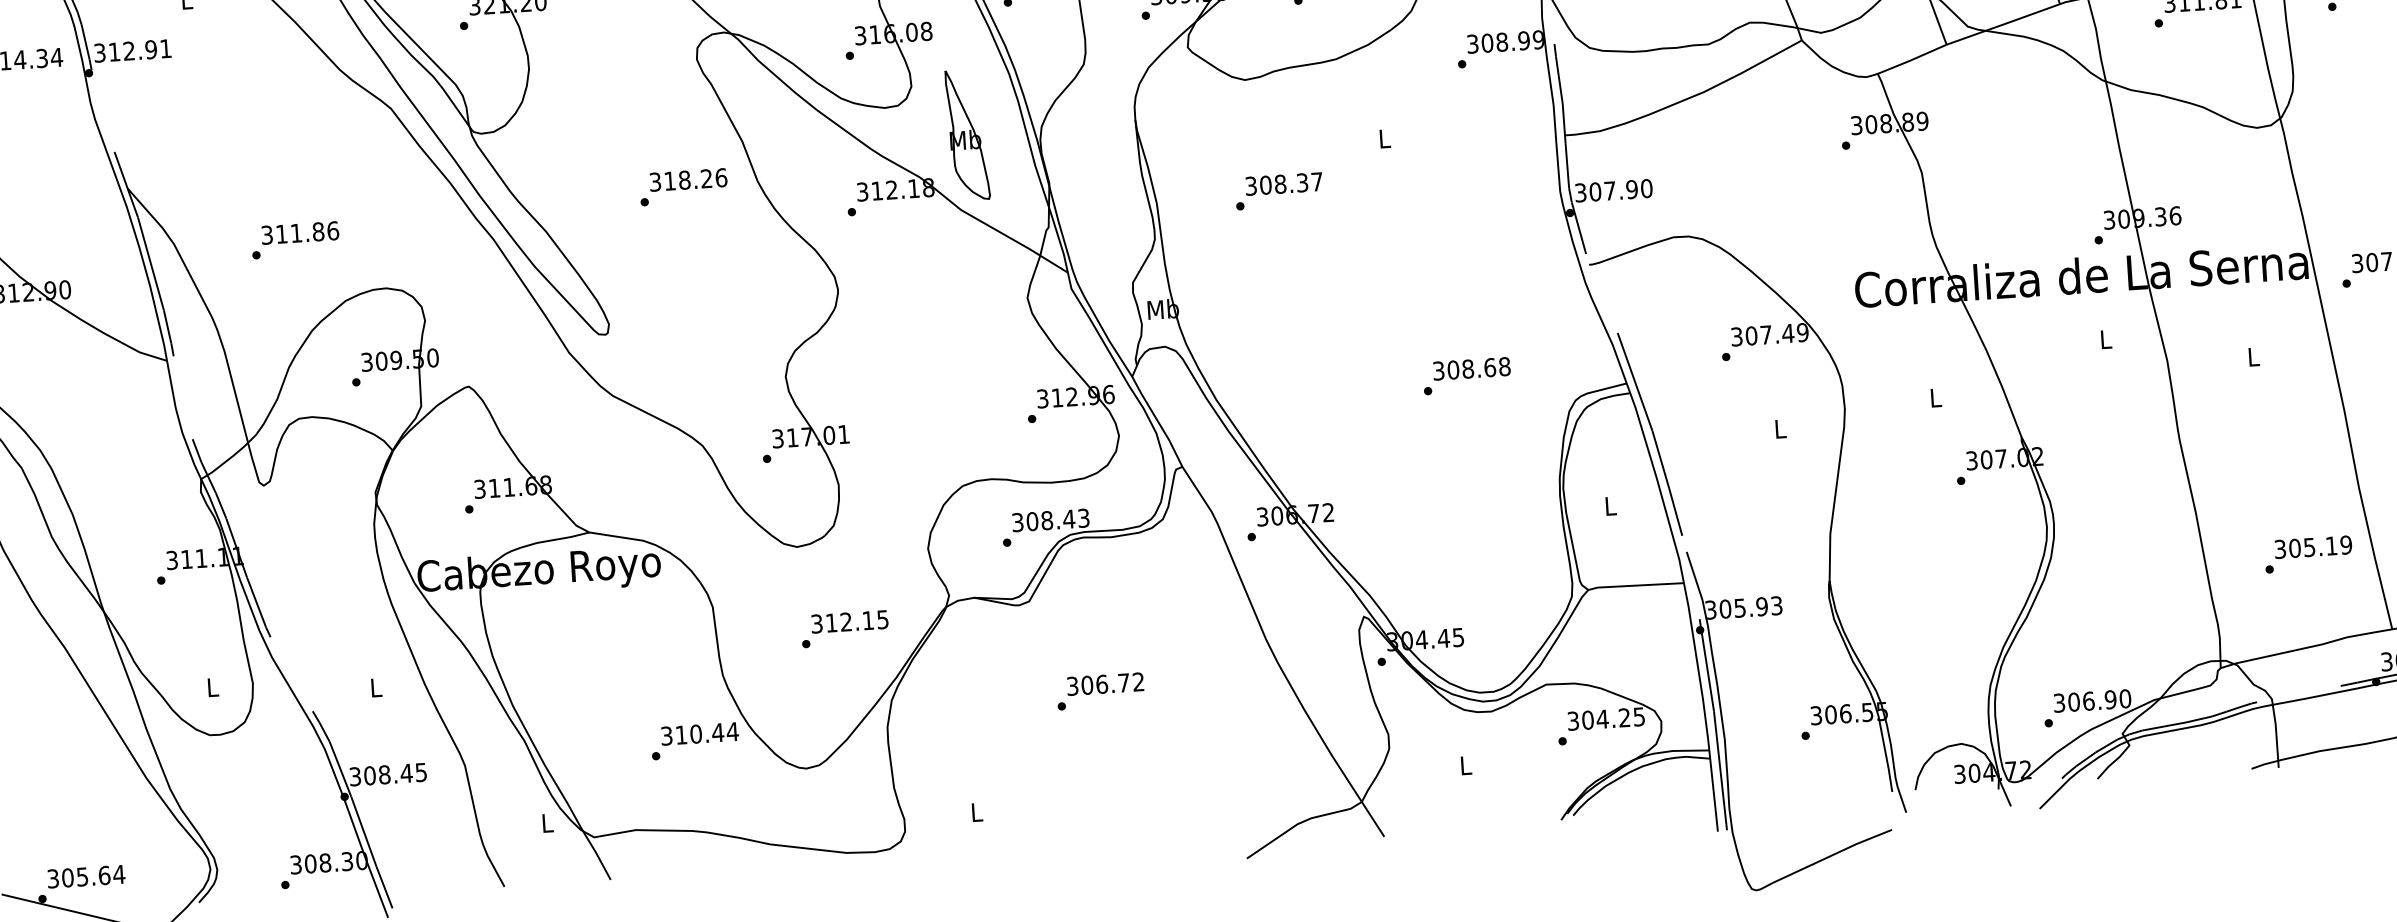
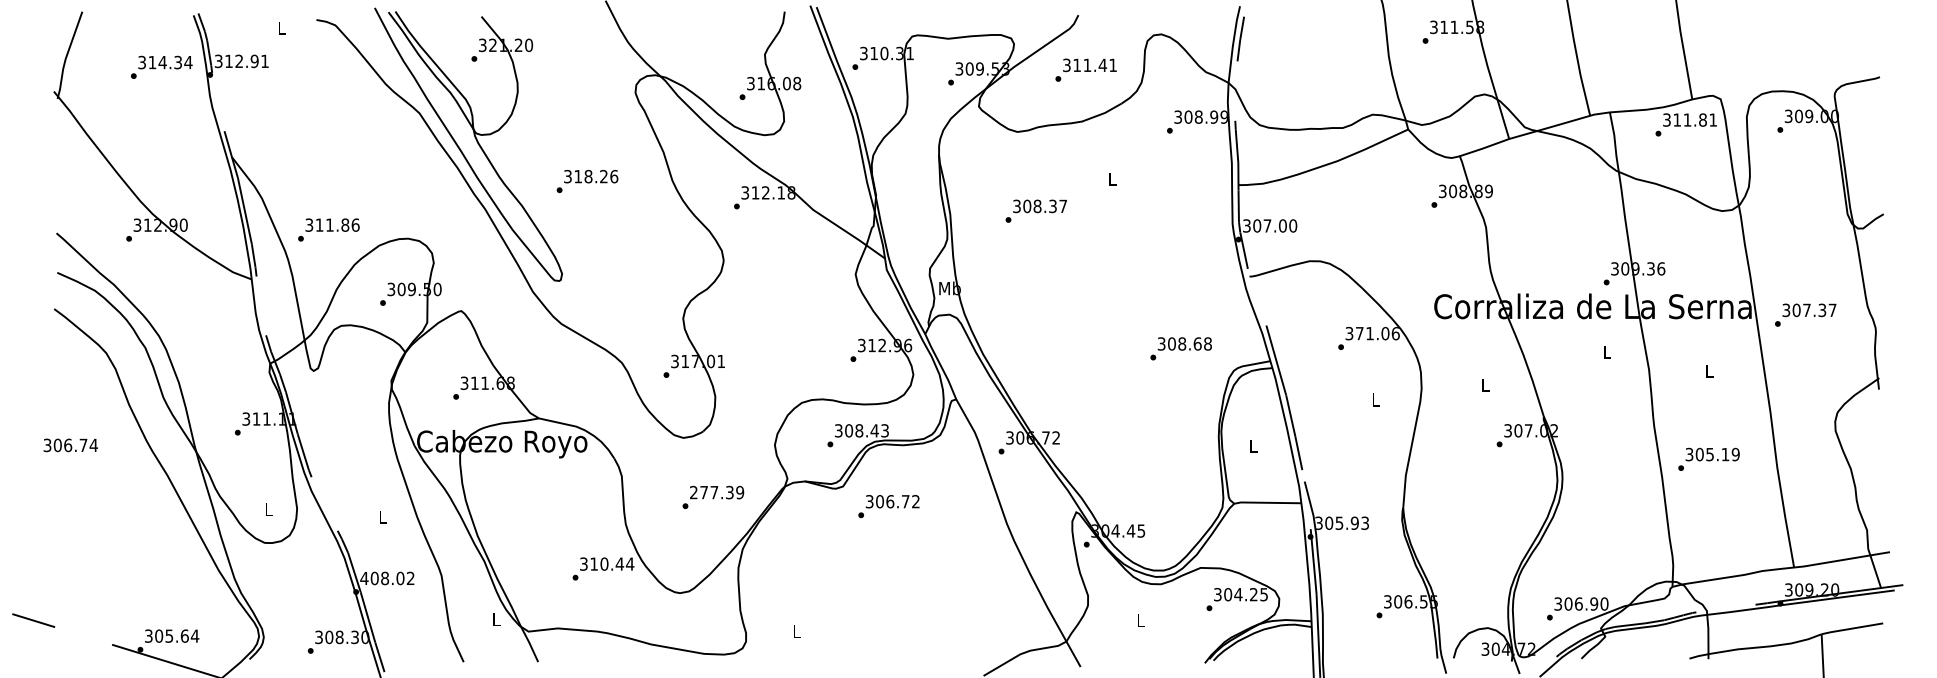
part: (966, 134) -> (820, 157), removed
text: (683, 187) -> (587, 181), moved
text: (1631, 188) -> (1282, 225), 307.90 -> 307.00
text: (294, 239) -> (328, 229), moved
text: (1776, 334) -> (1377, 333), 307.49 -> 371.06
text: (1466, 375) -> (1180, 348), moved
text: (2307, 553) -> (1708, 458), moved
text: (850, 621) -> (717, 492), 312.15 -> 277.39
text: (1099, 691) -> (888, 506), moved
text: (388, 774) -> (387, 578), 308.45 -> 408.02

